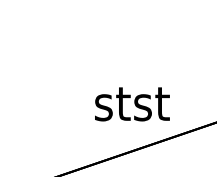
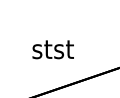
text: (131, 103) -> (52, 49), moved

